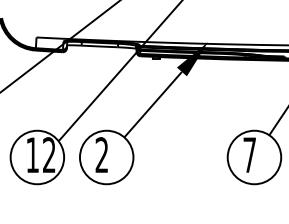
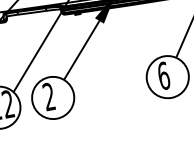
text: (249, 155) -> (163, 76), 7 -> 6

